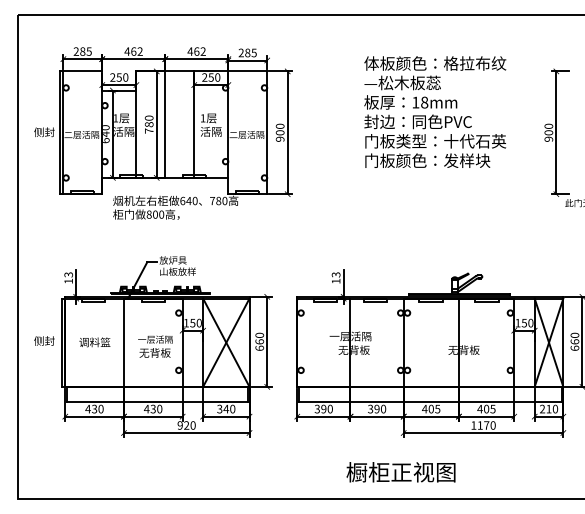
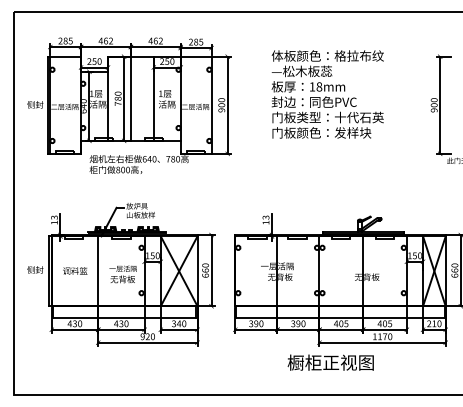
text: (435, 111) -> (327, 93), moved
text: (400, 472) -> (330, 362), moved

